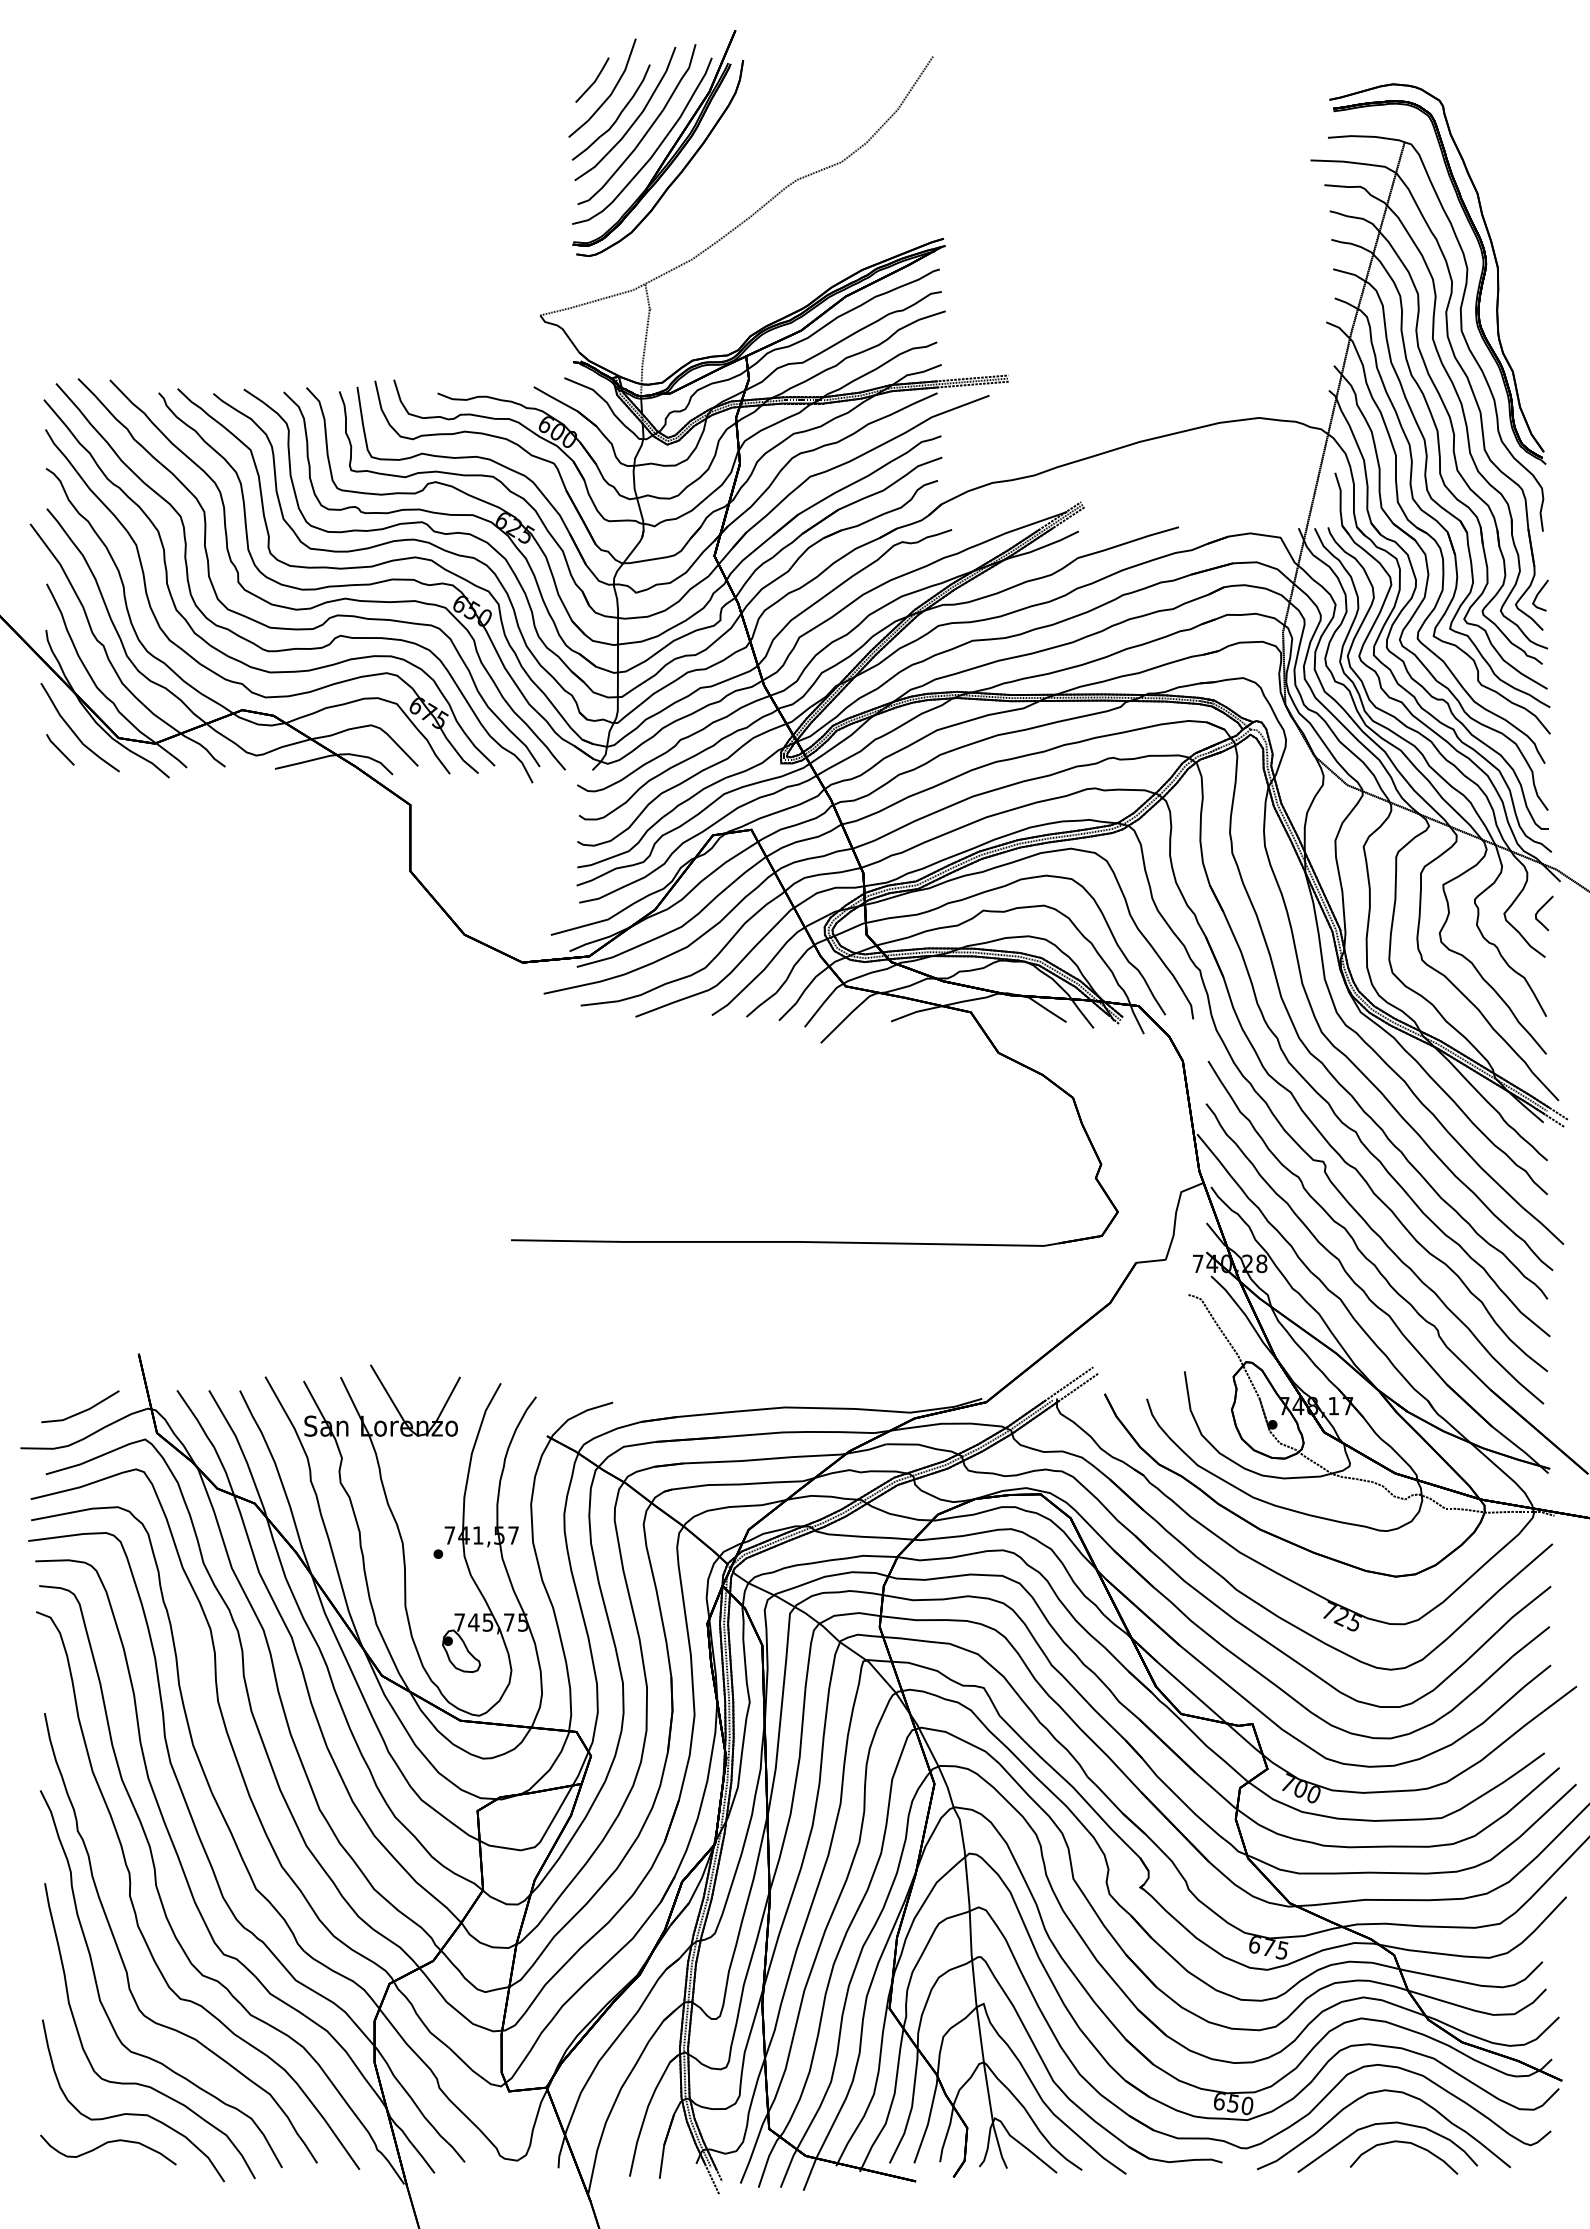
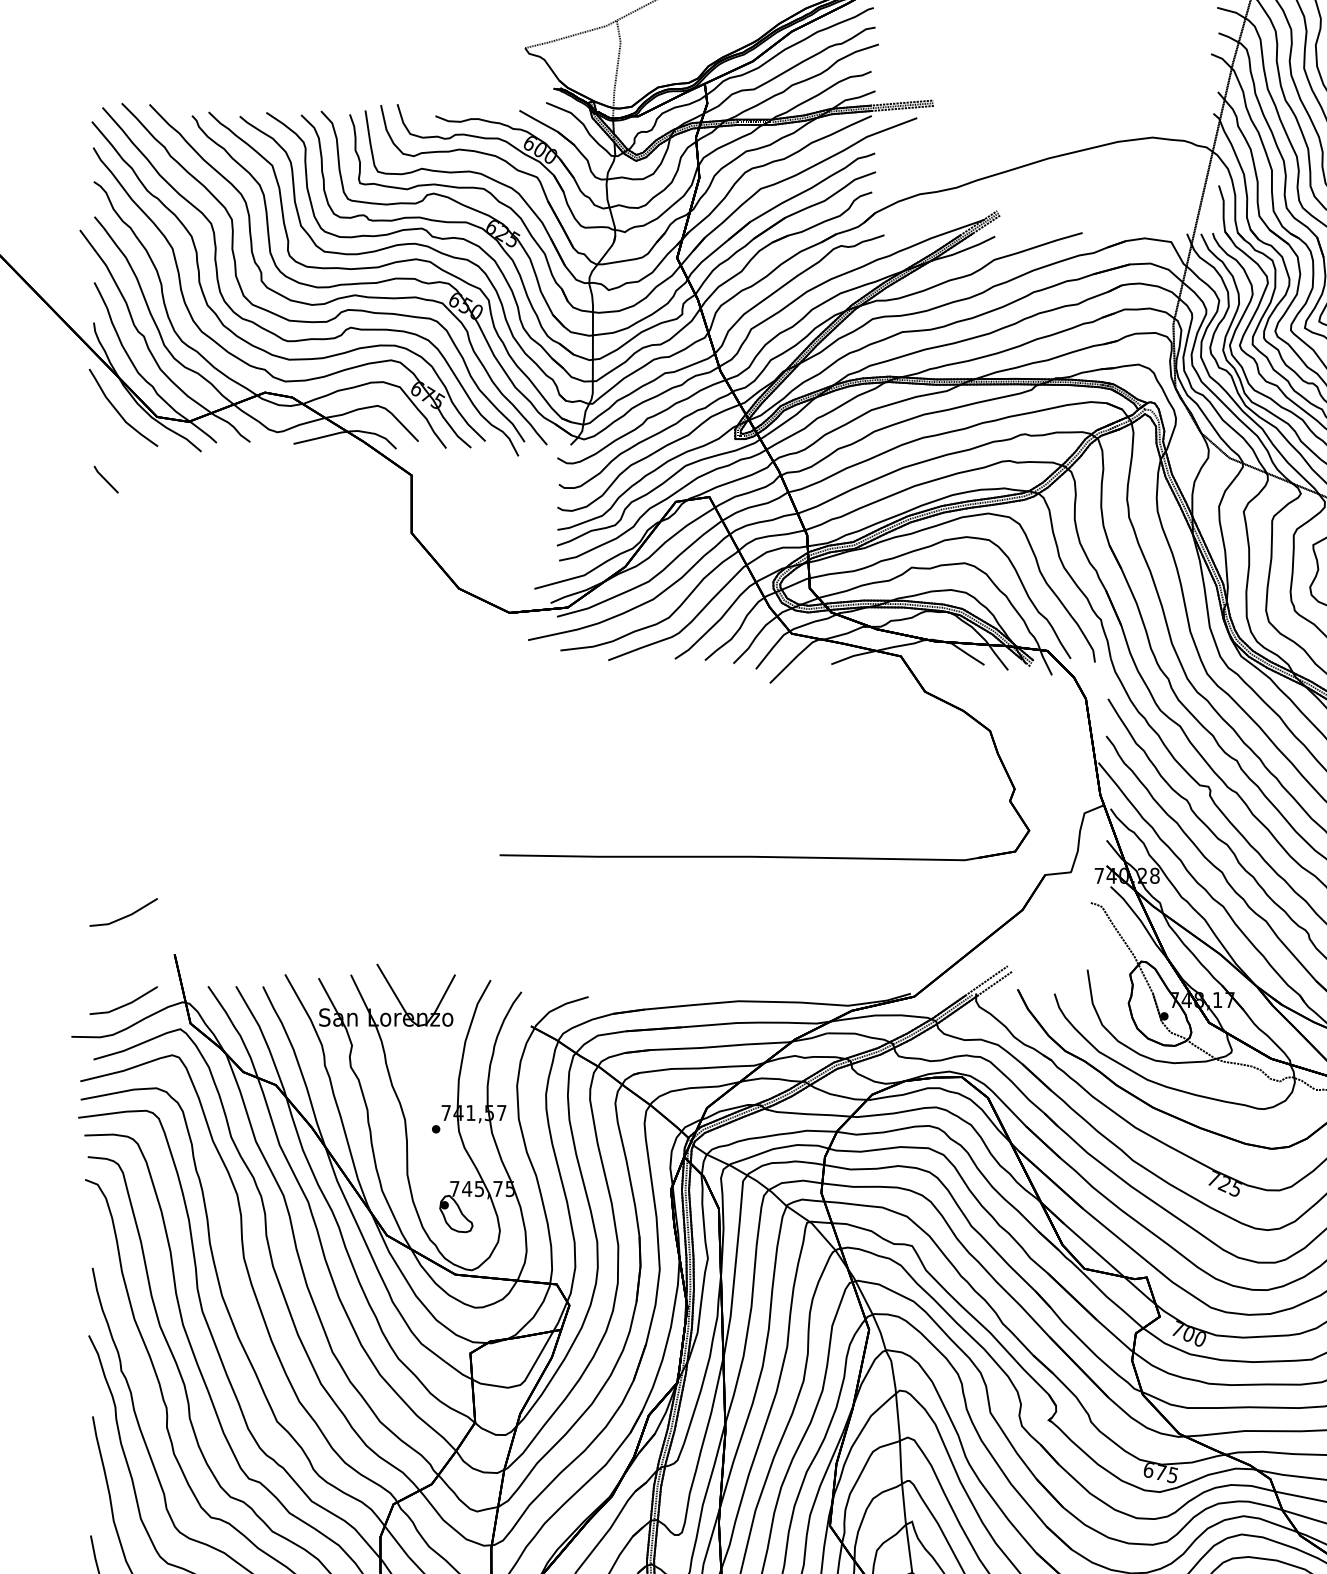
line: (60, 749) -> (106, 479), moved
line: (83, 1309) -> (126, 915), added

